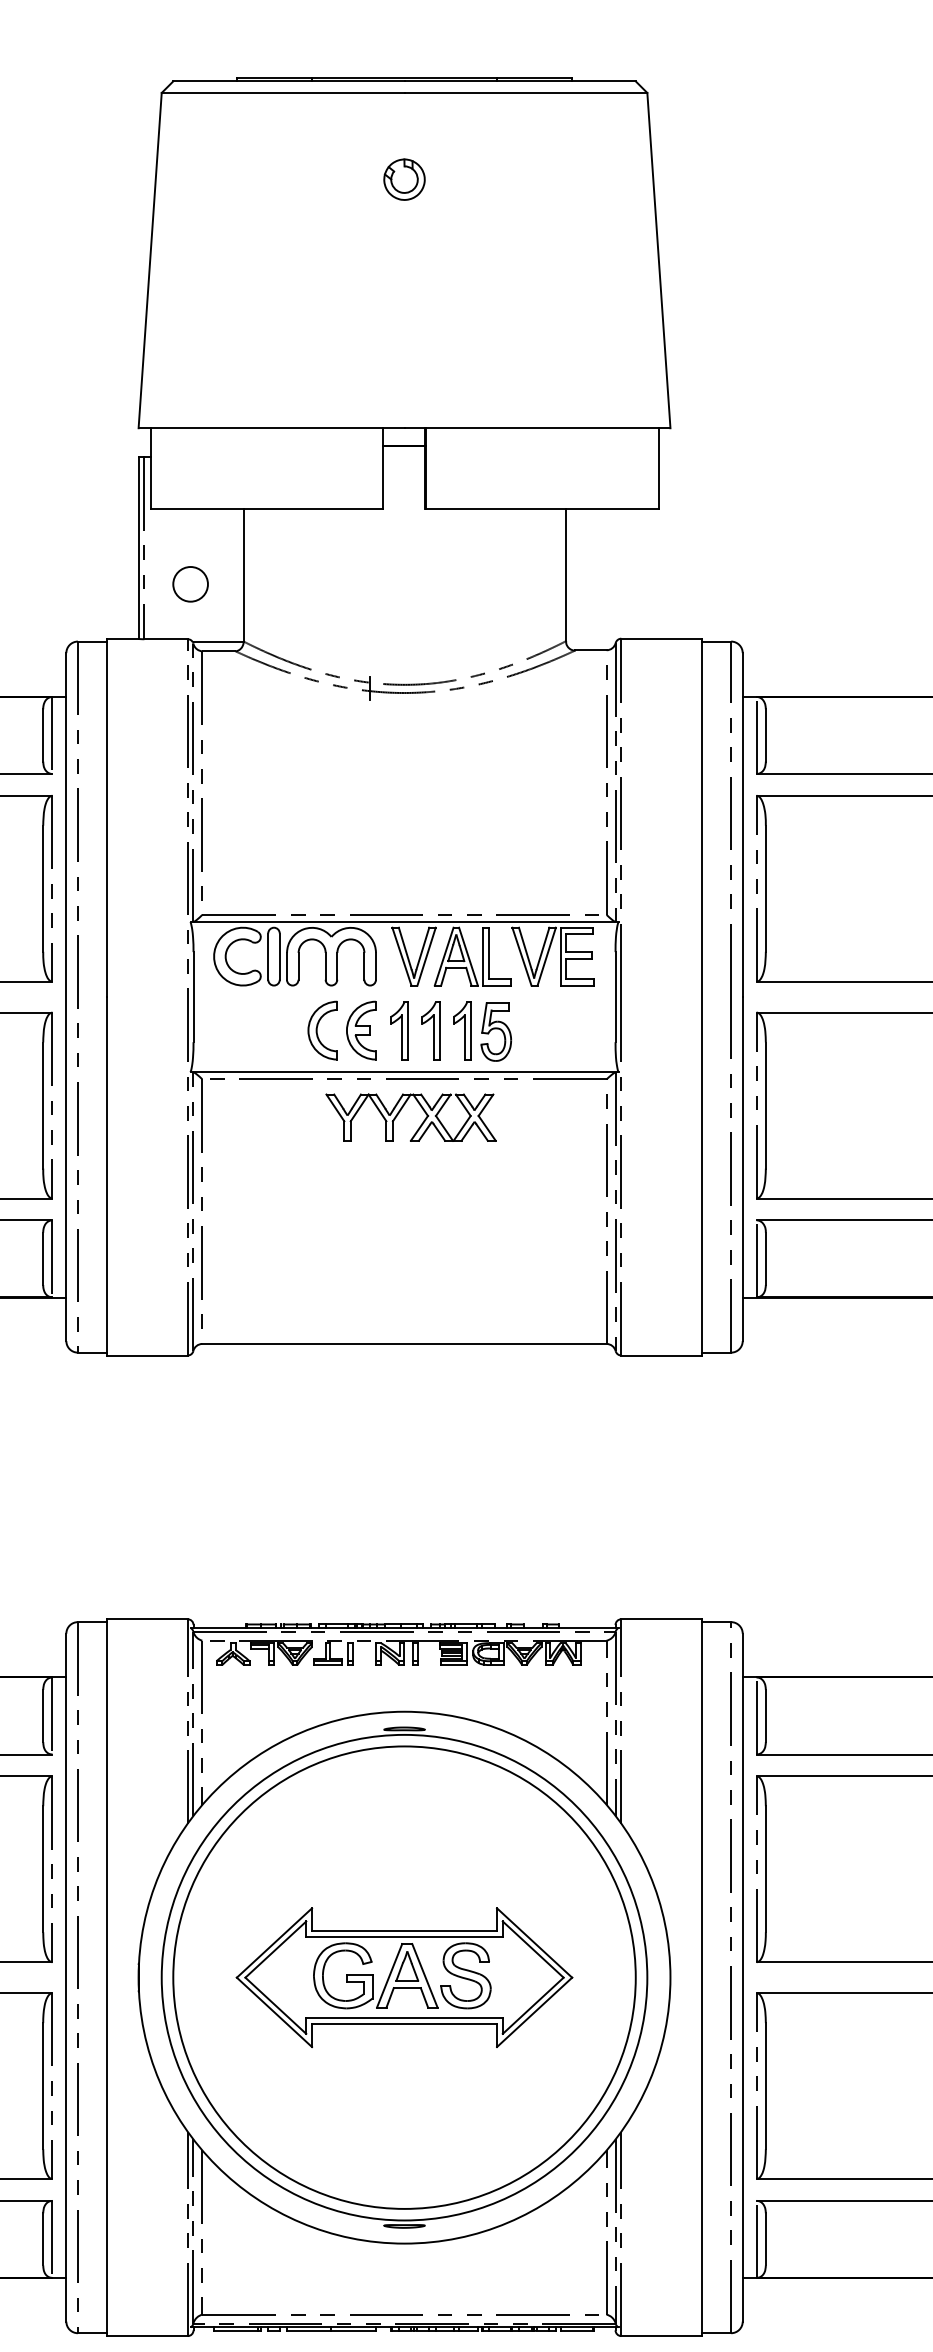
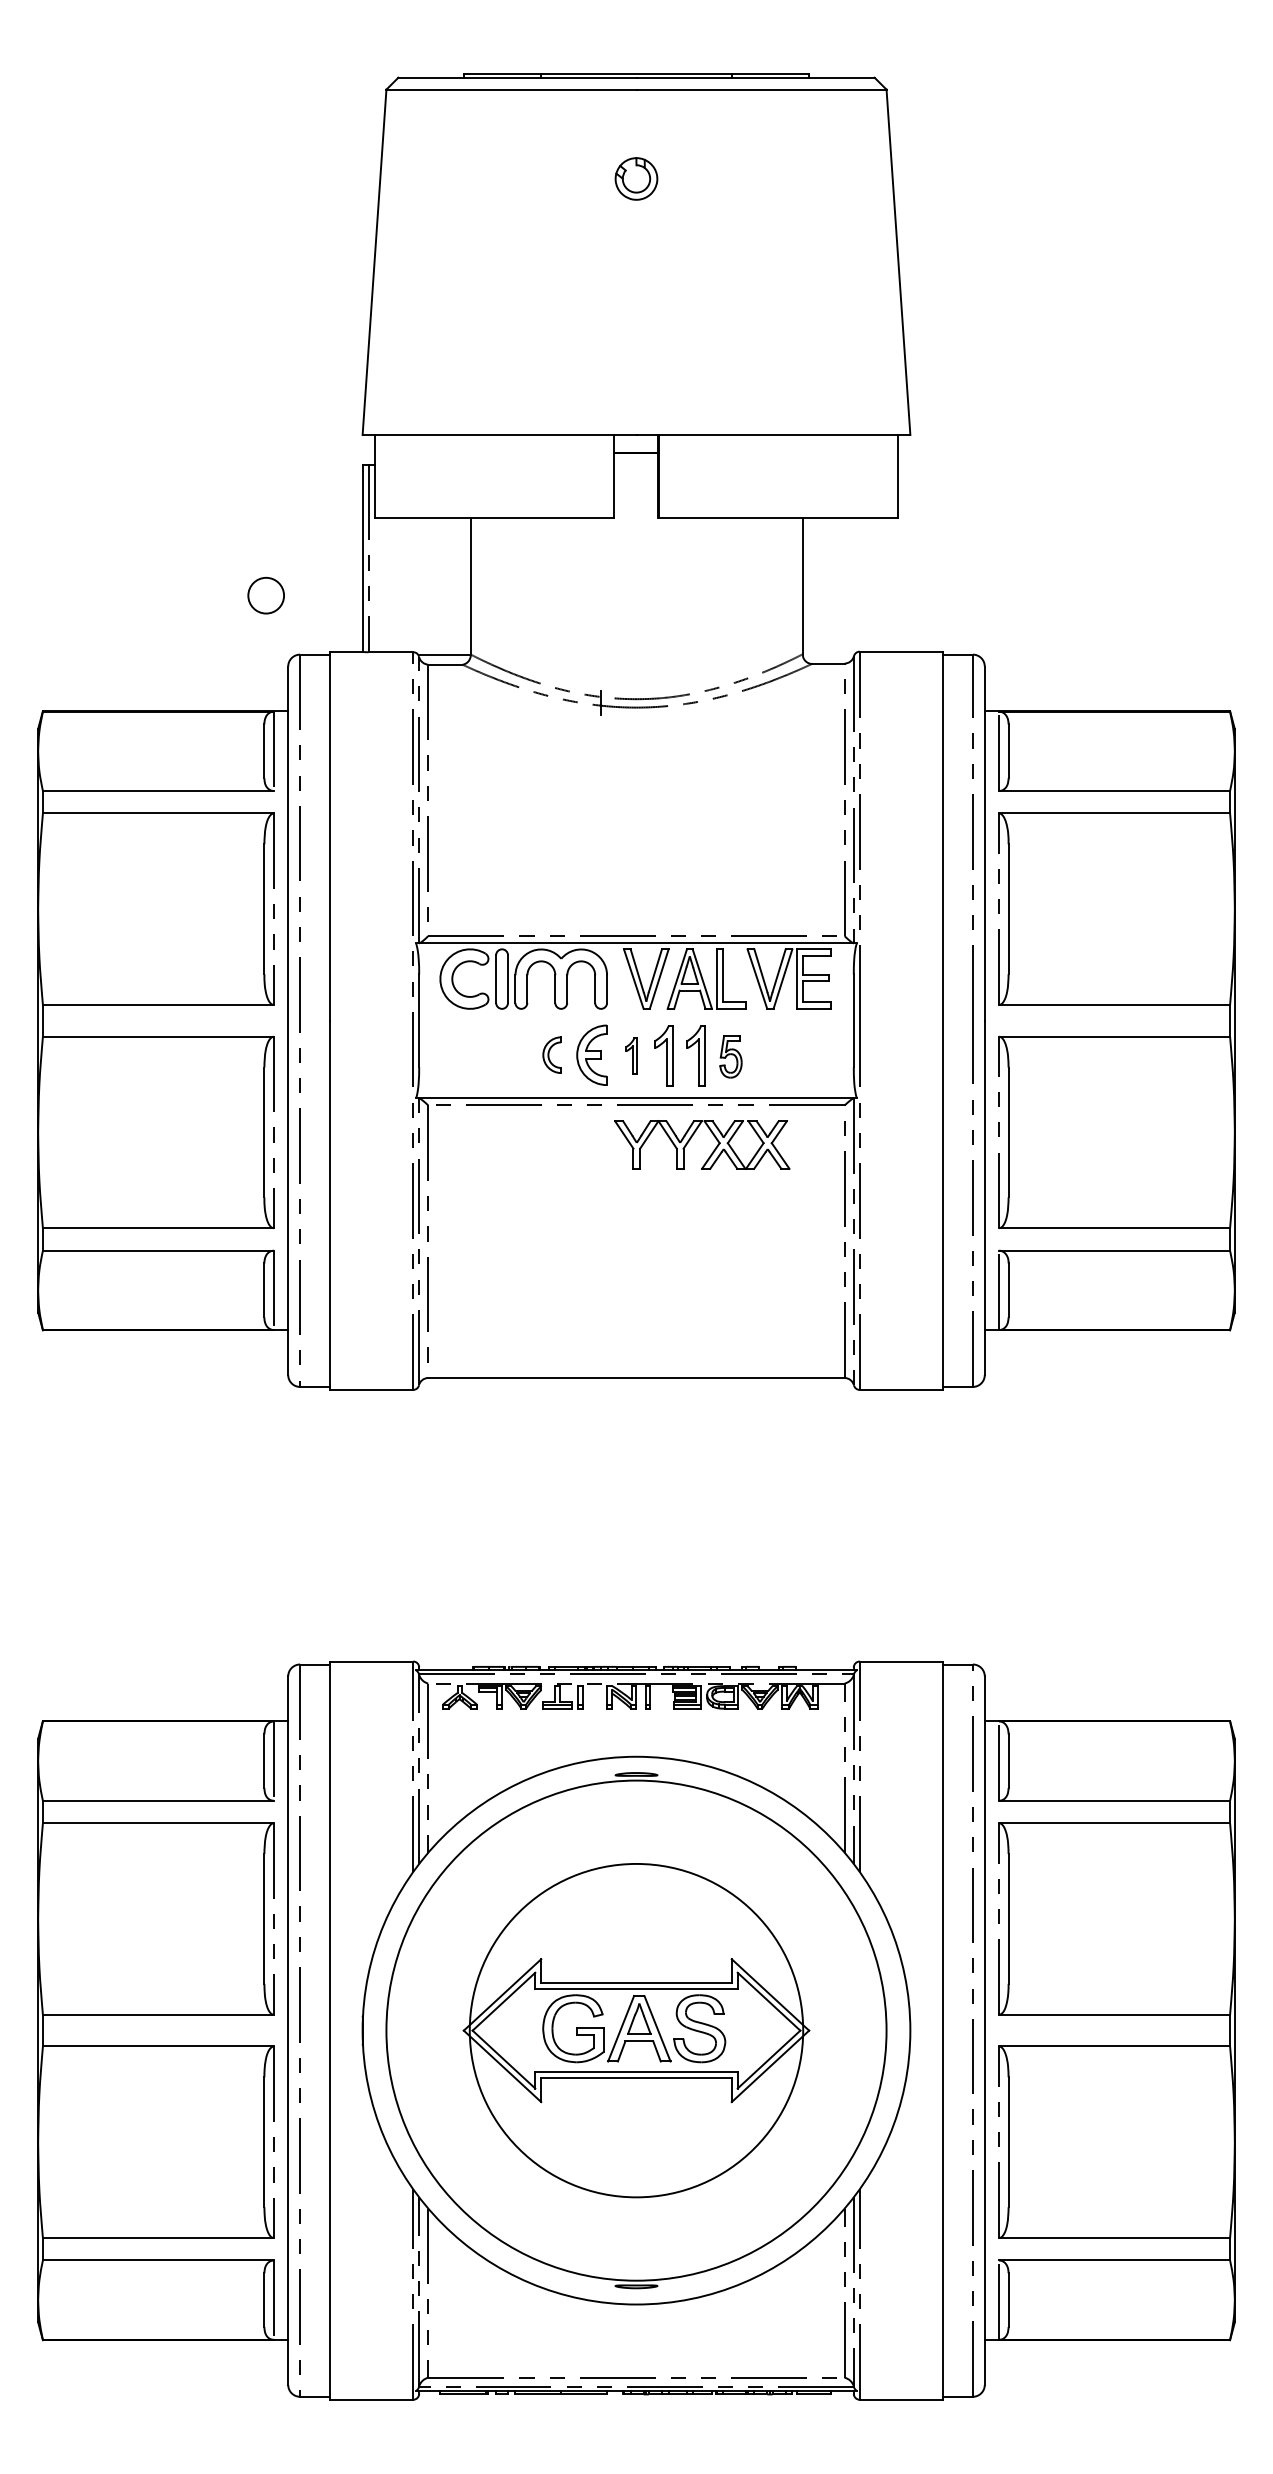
circle: (189, 584) -> (265, 595), moved
part: (322, 1029) -> (551, 1054), size x0.6
part: (399, 1030) -> (631, 1055), size x0.6
part: (495, 1031) -> (730, 1056), size x0.7
part: (401, 1110) -> (692, 1137), moved
circle: (404, 1977) -> (636, 2030), size x0.7

